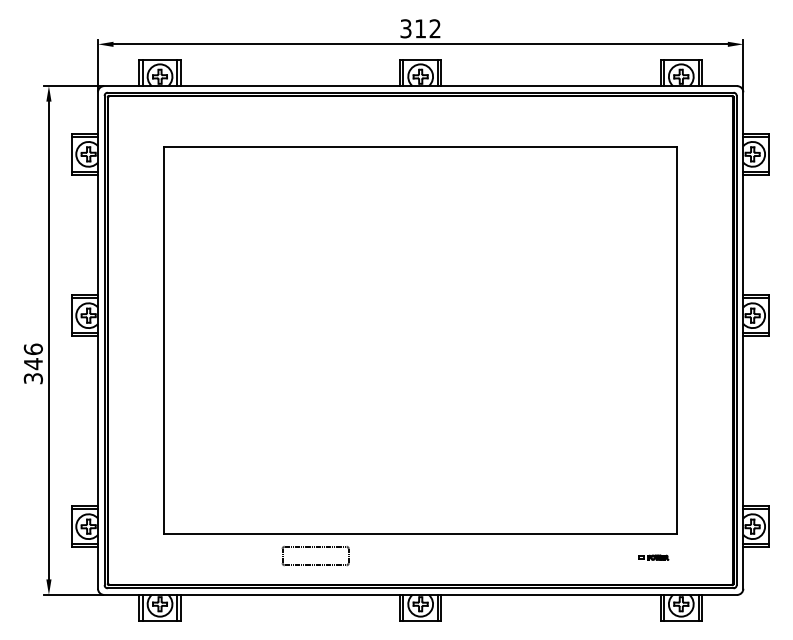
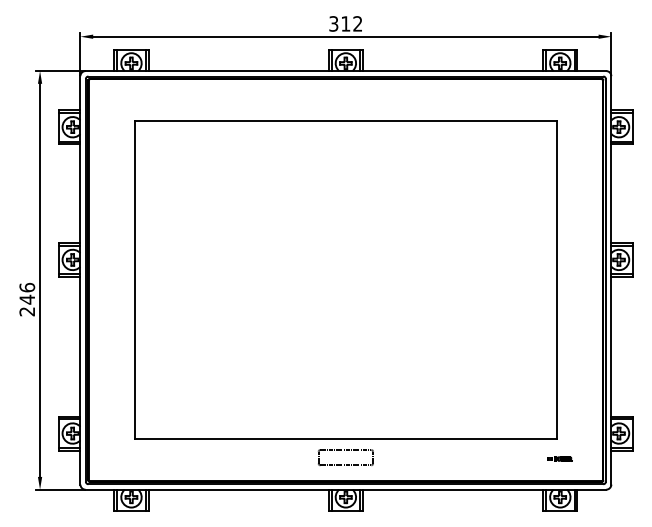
text: (33, 378) -> (27, 311), 346 -> 246
part: (653, 557) -> (559, 458), moved
part: (314, 564) -> (344, 464), moved

